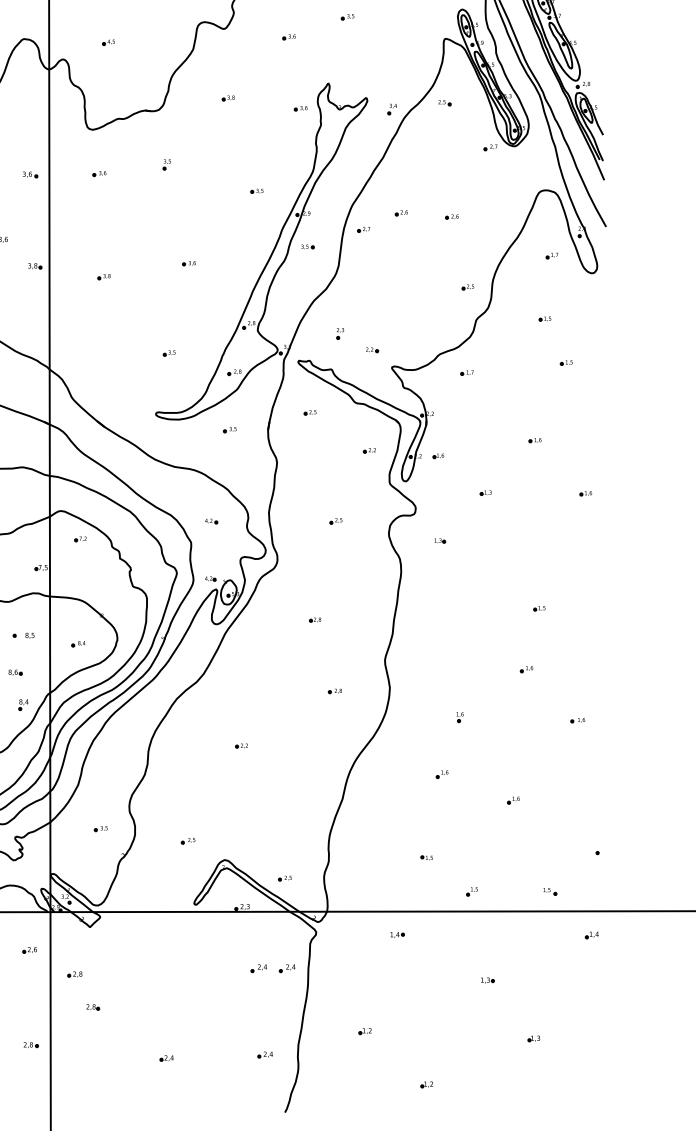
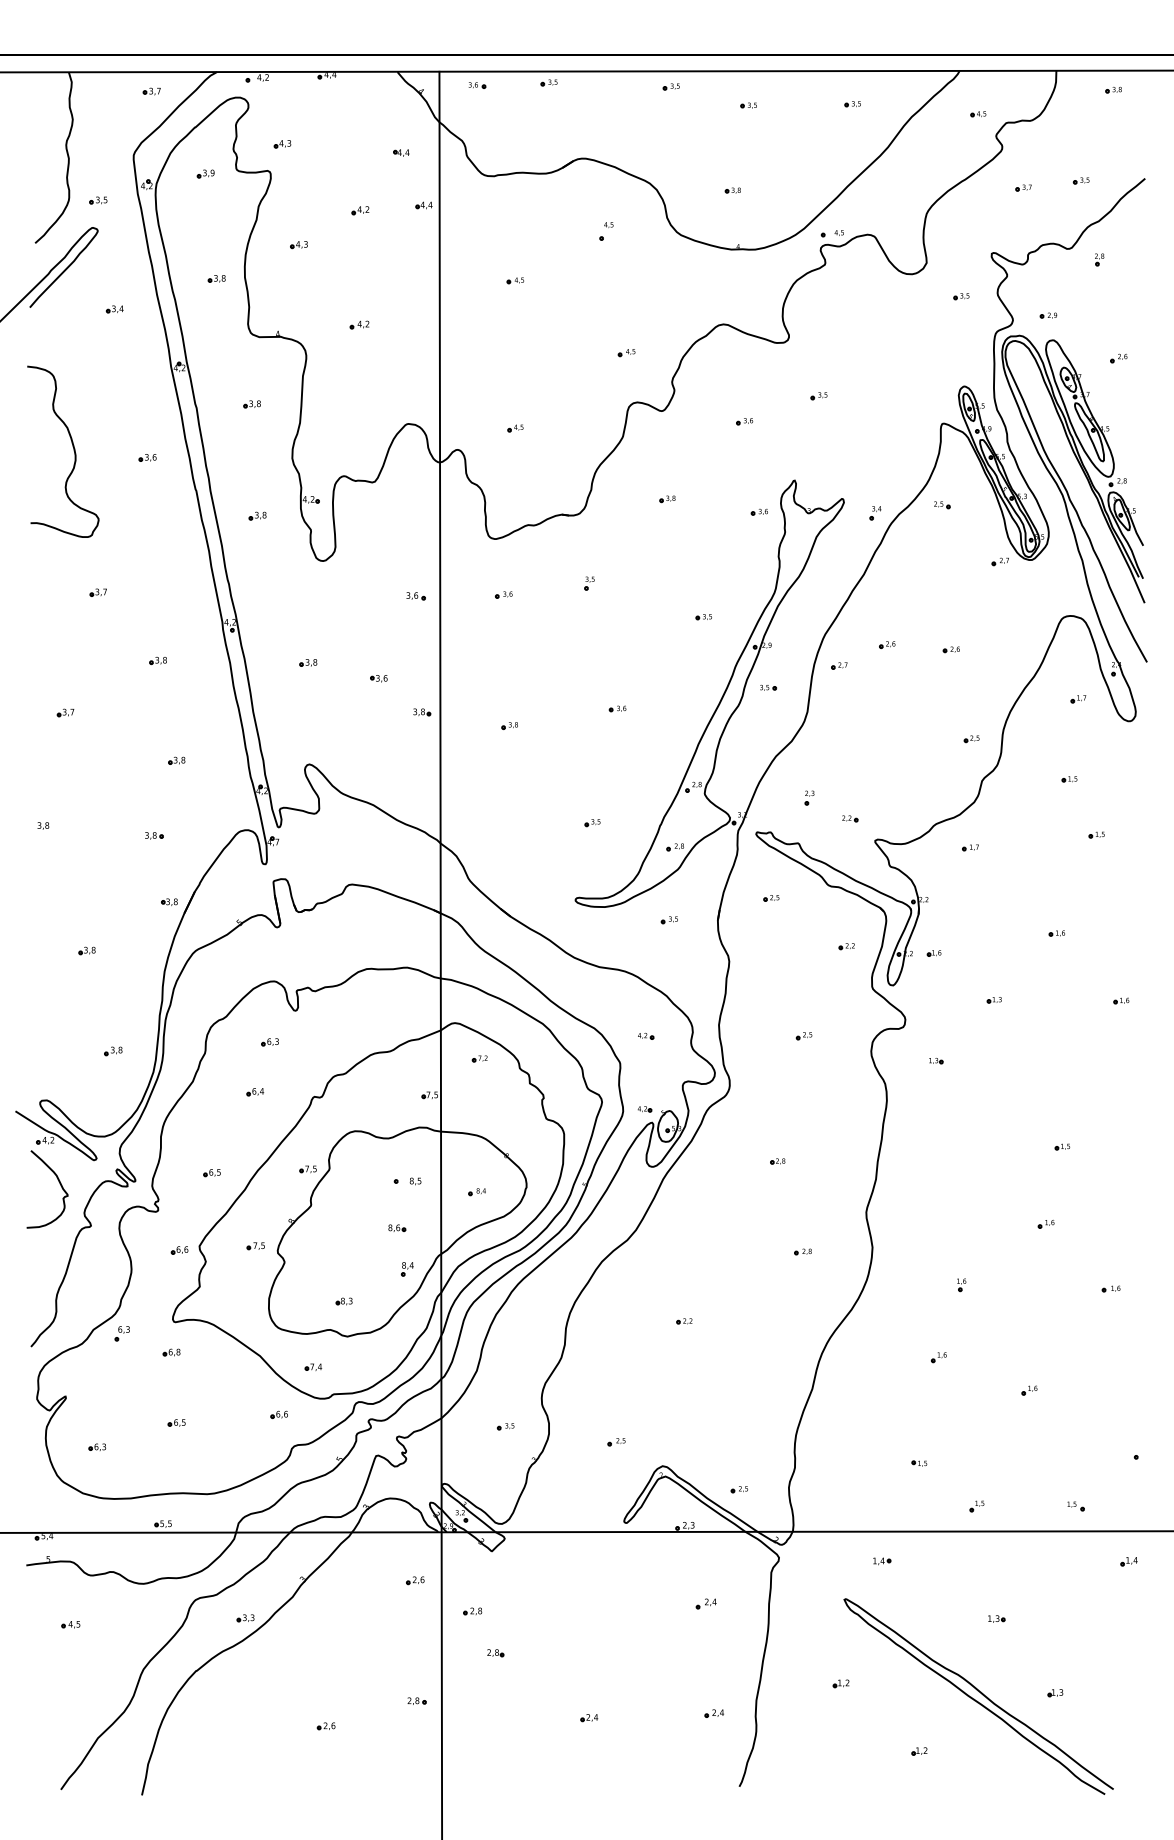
part: (286, 968) -> (741, 1603), removed
curve: (474, 1039) -> (980, 1693), added

